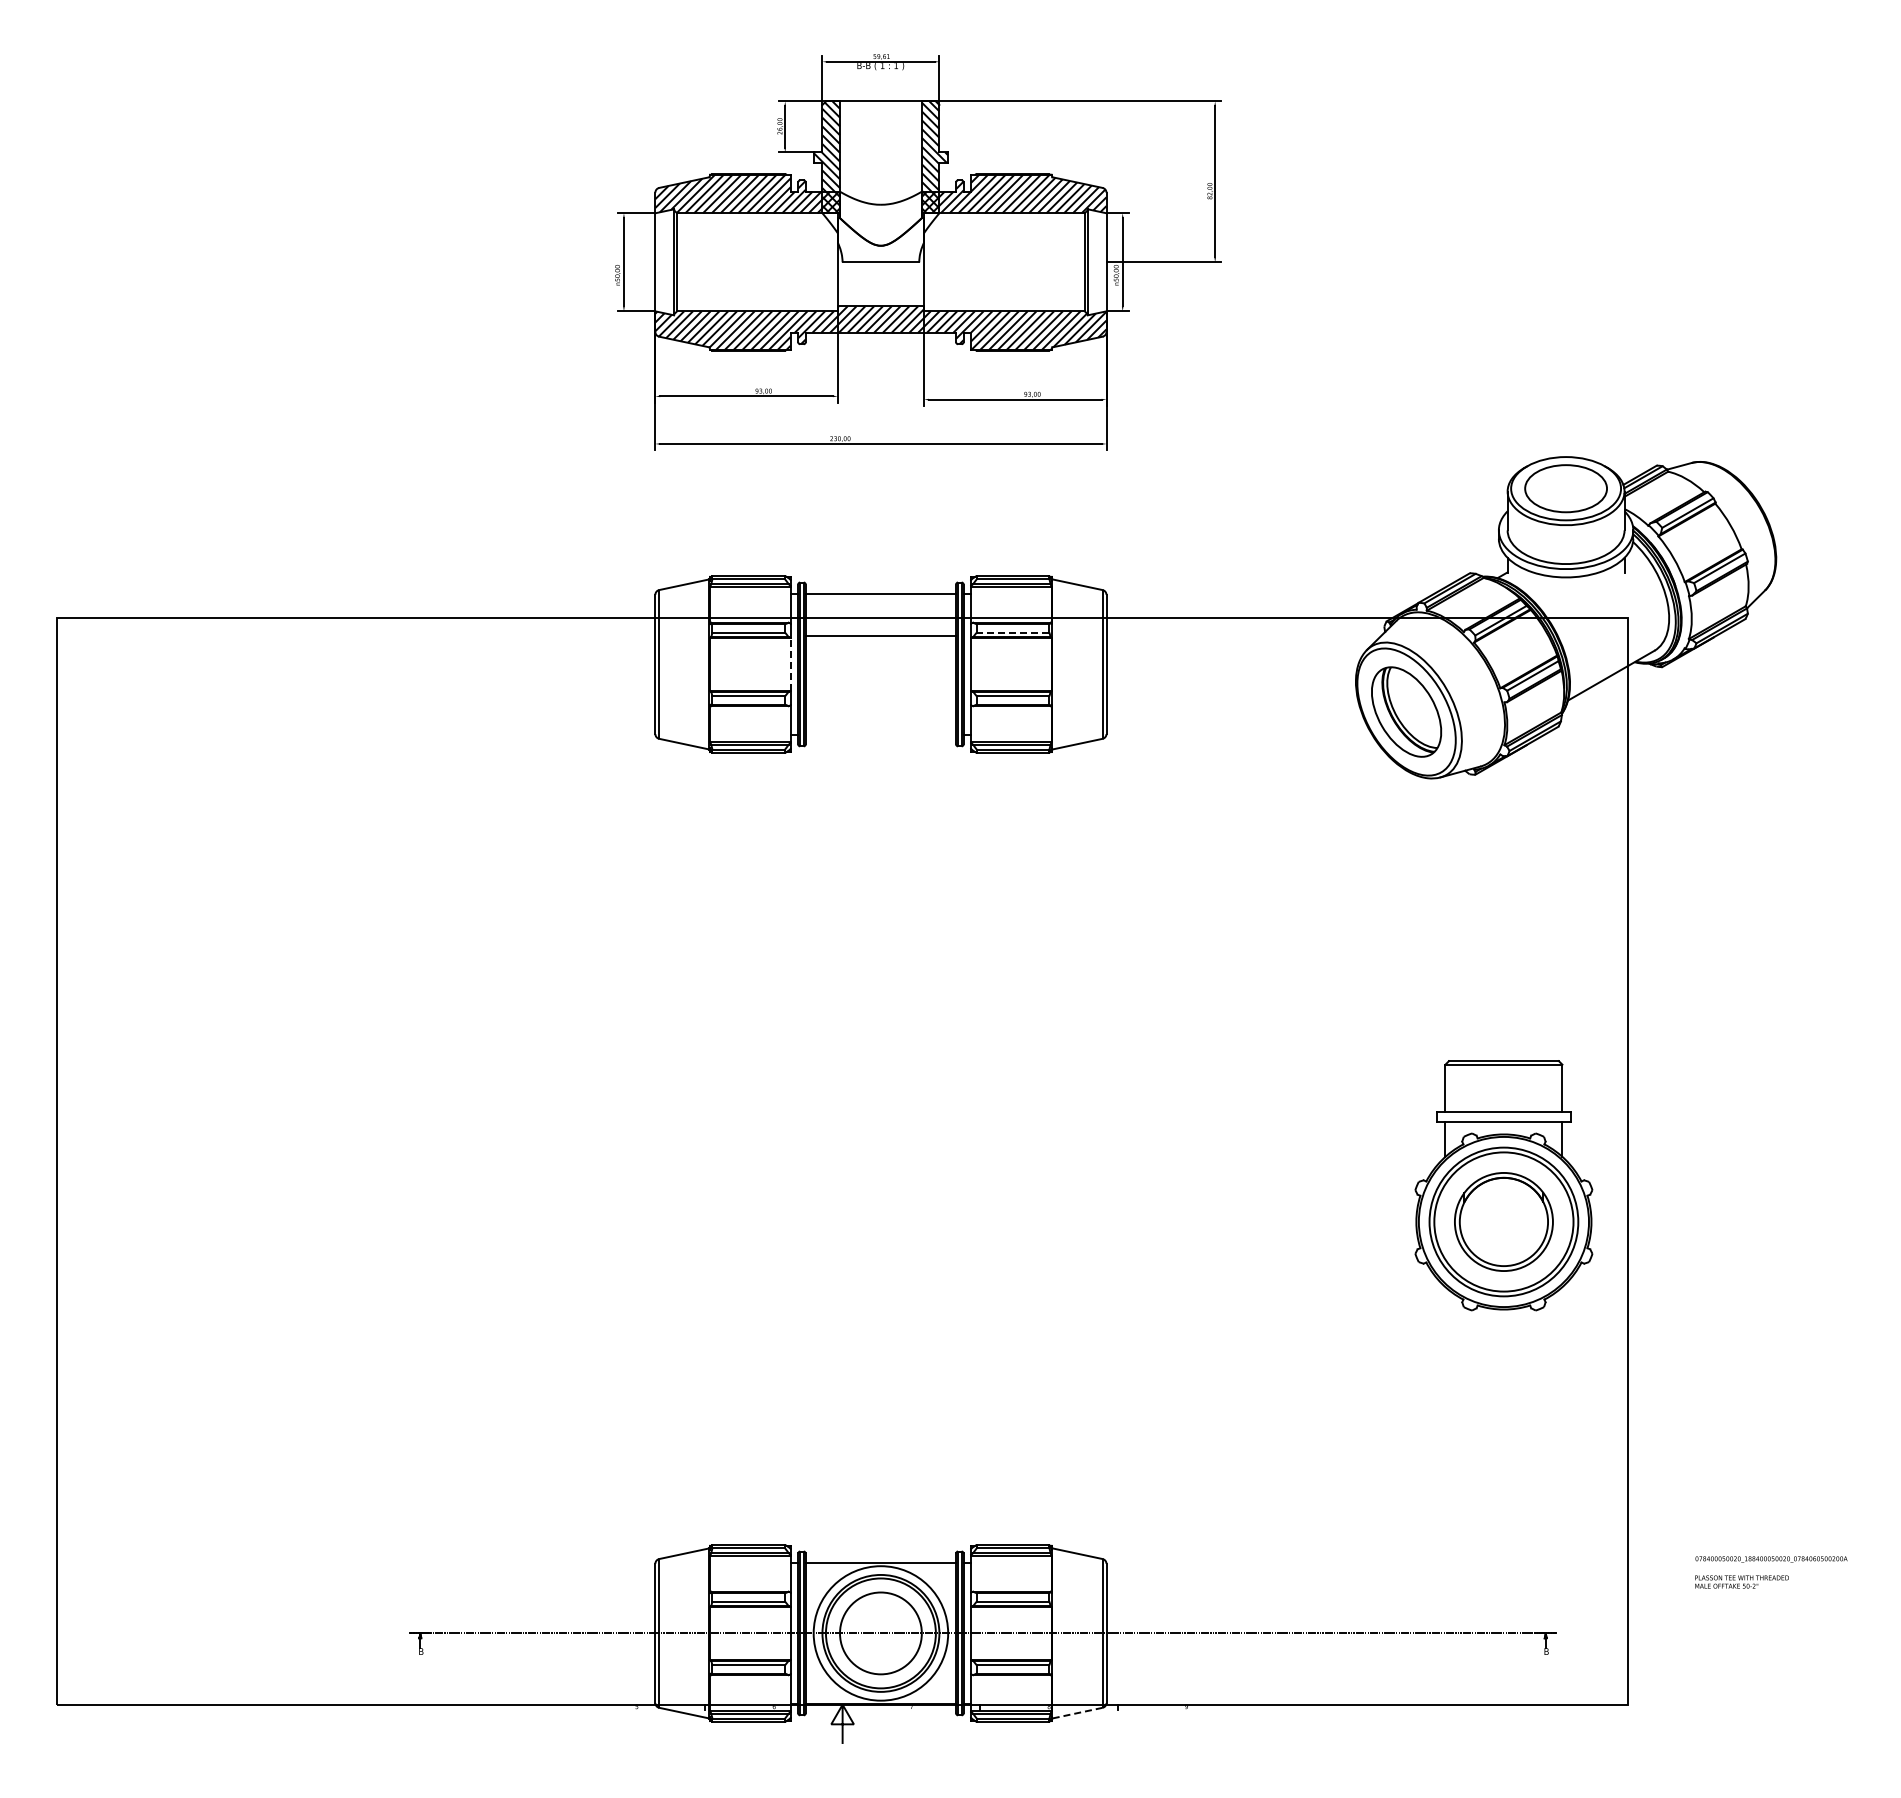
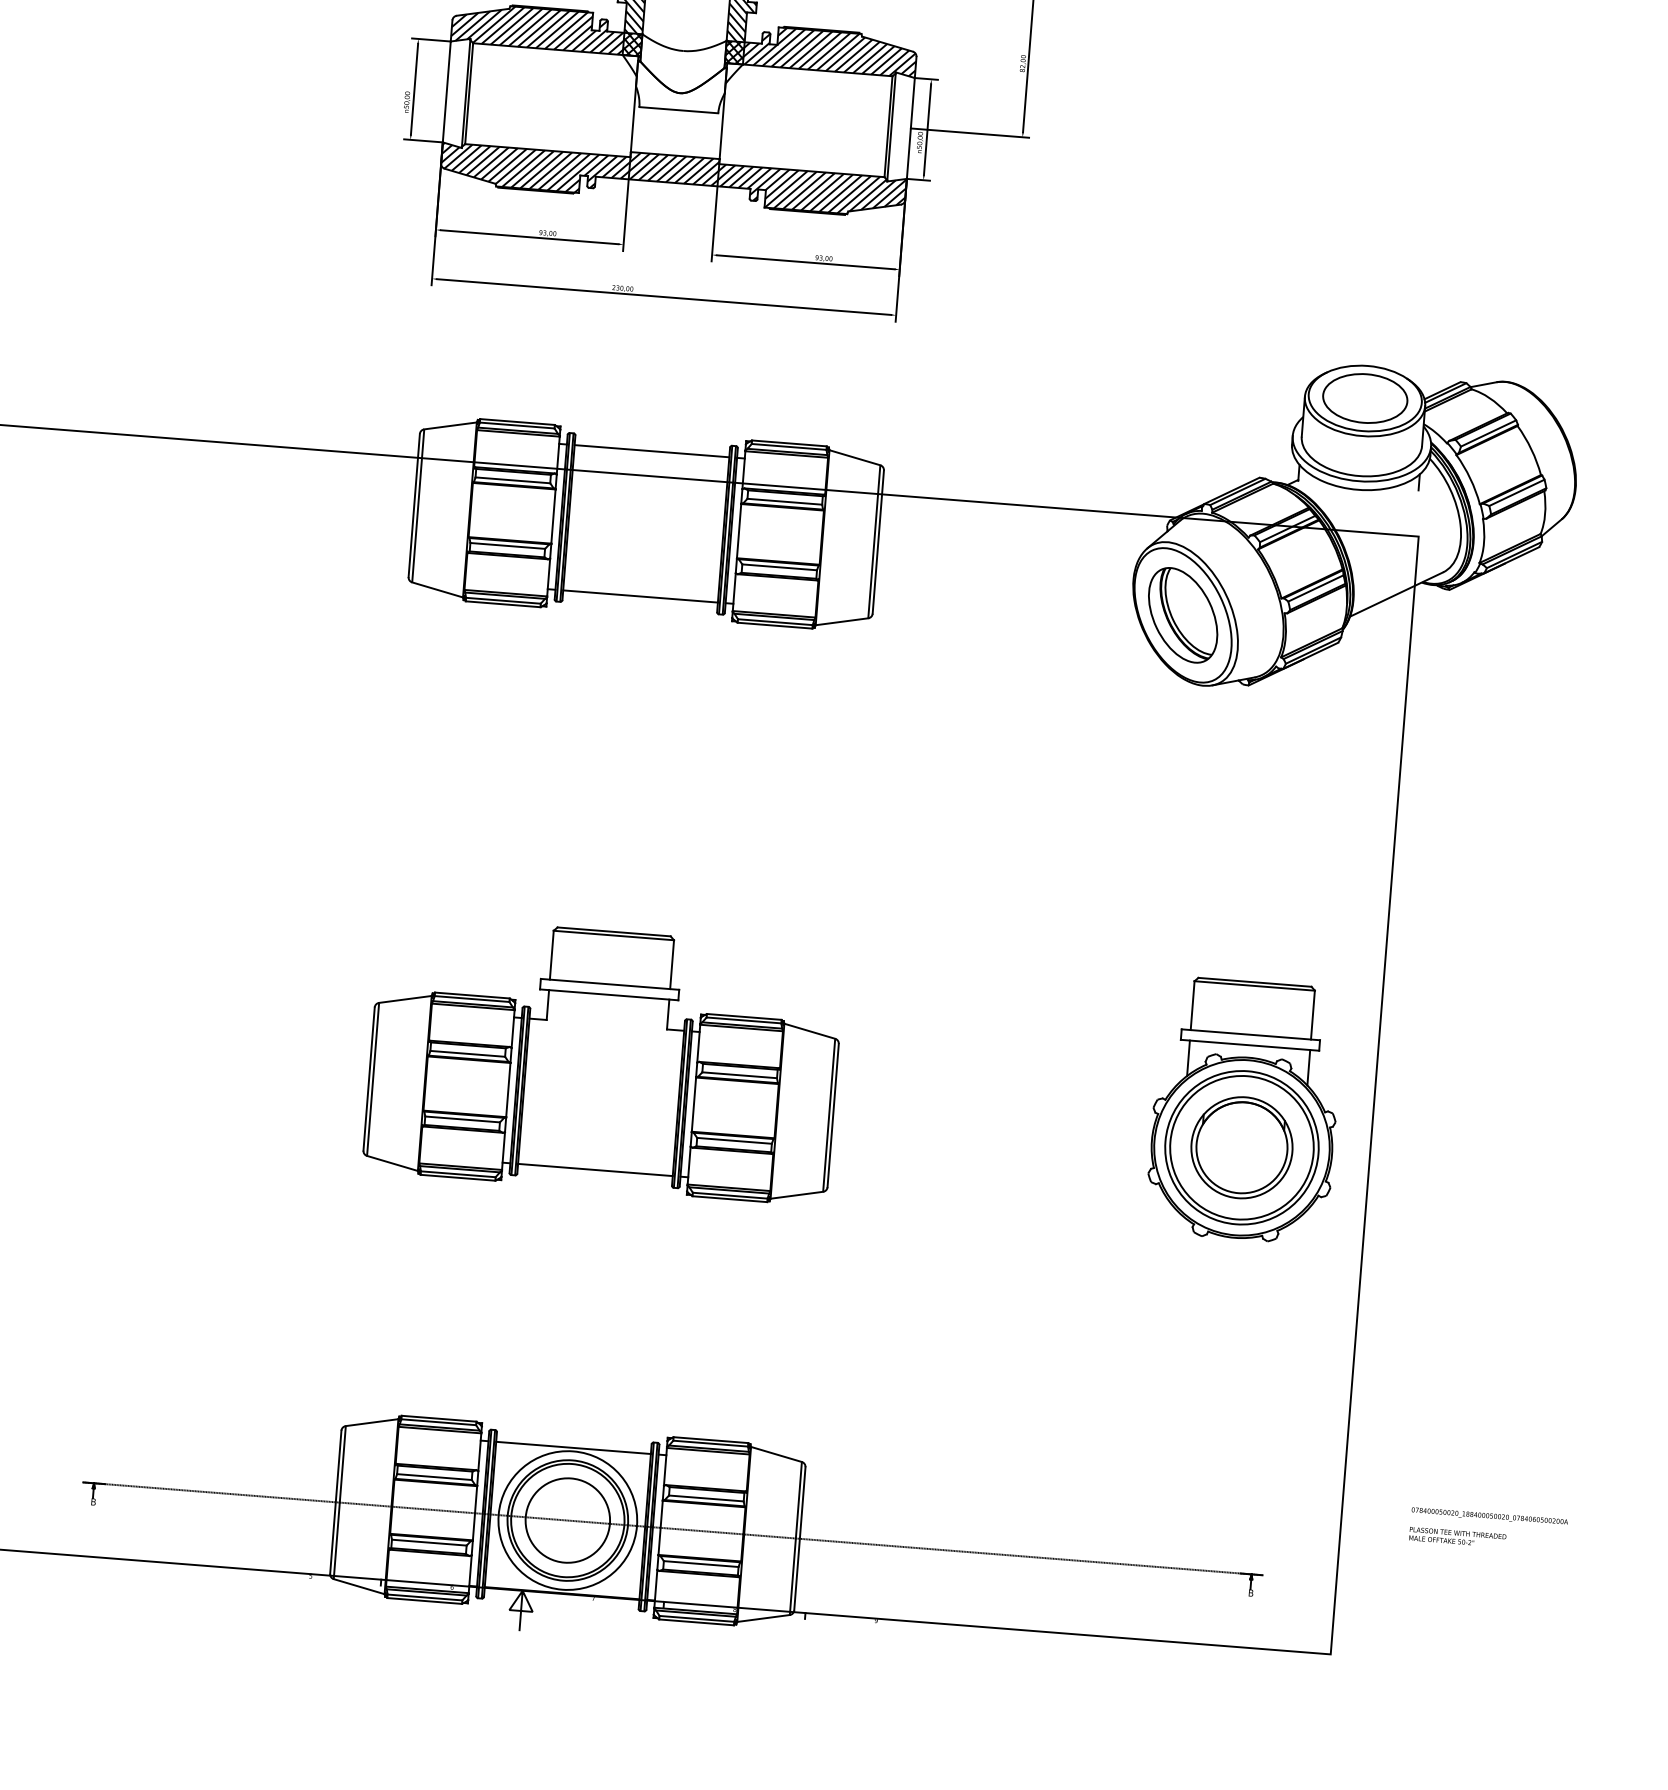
line: (1012, 632) -> (784, 501), dashed -> solid
line: (880, 636) -> (640, 596), moved
line: (790, 663) -> (553, 515), dashed -> solid
part: (880, 1185) -> (603, 1059), added
line: (1077, 1713) -> (763, 1618), dashed -> solid

